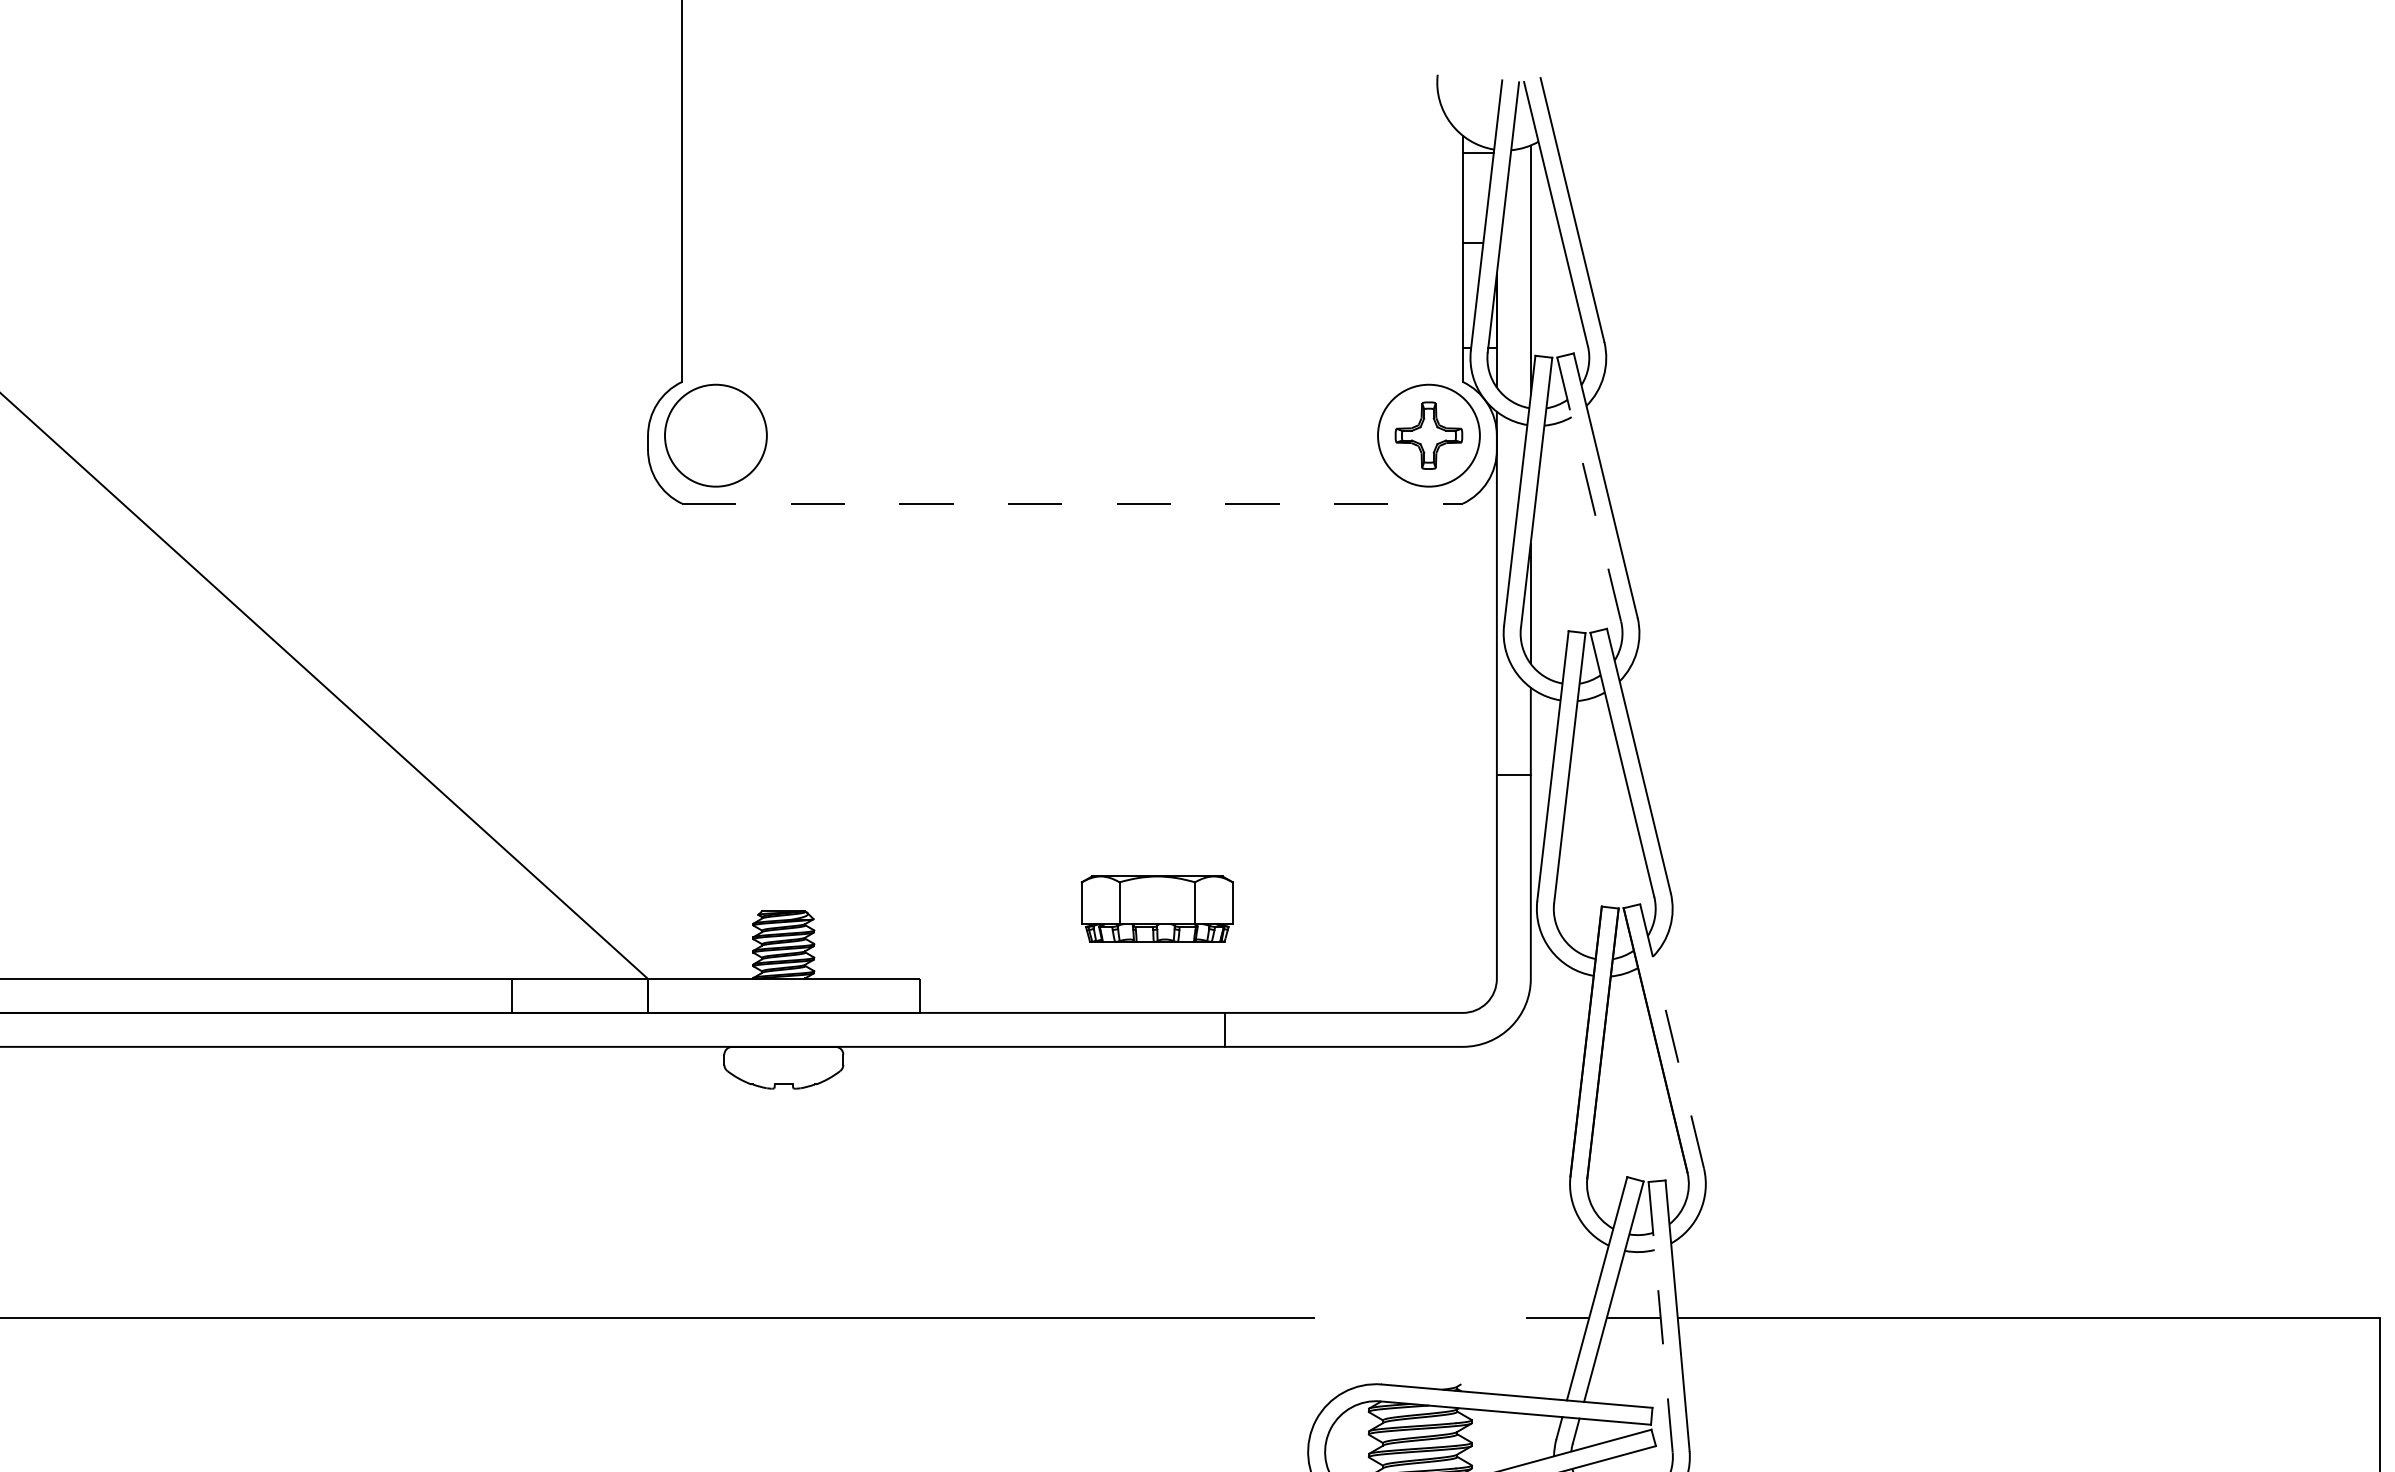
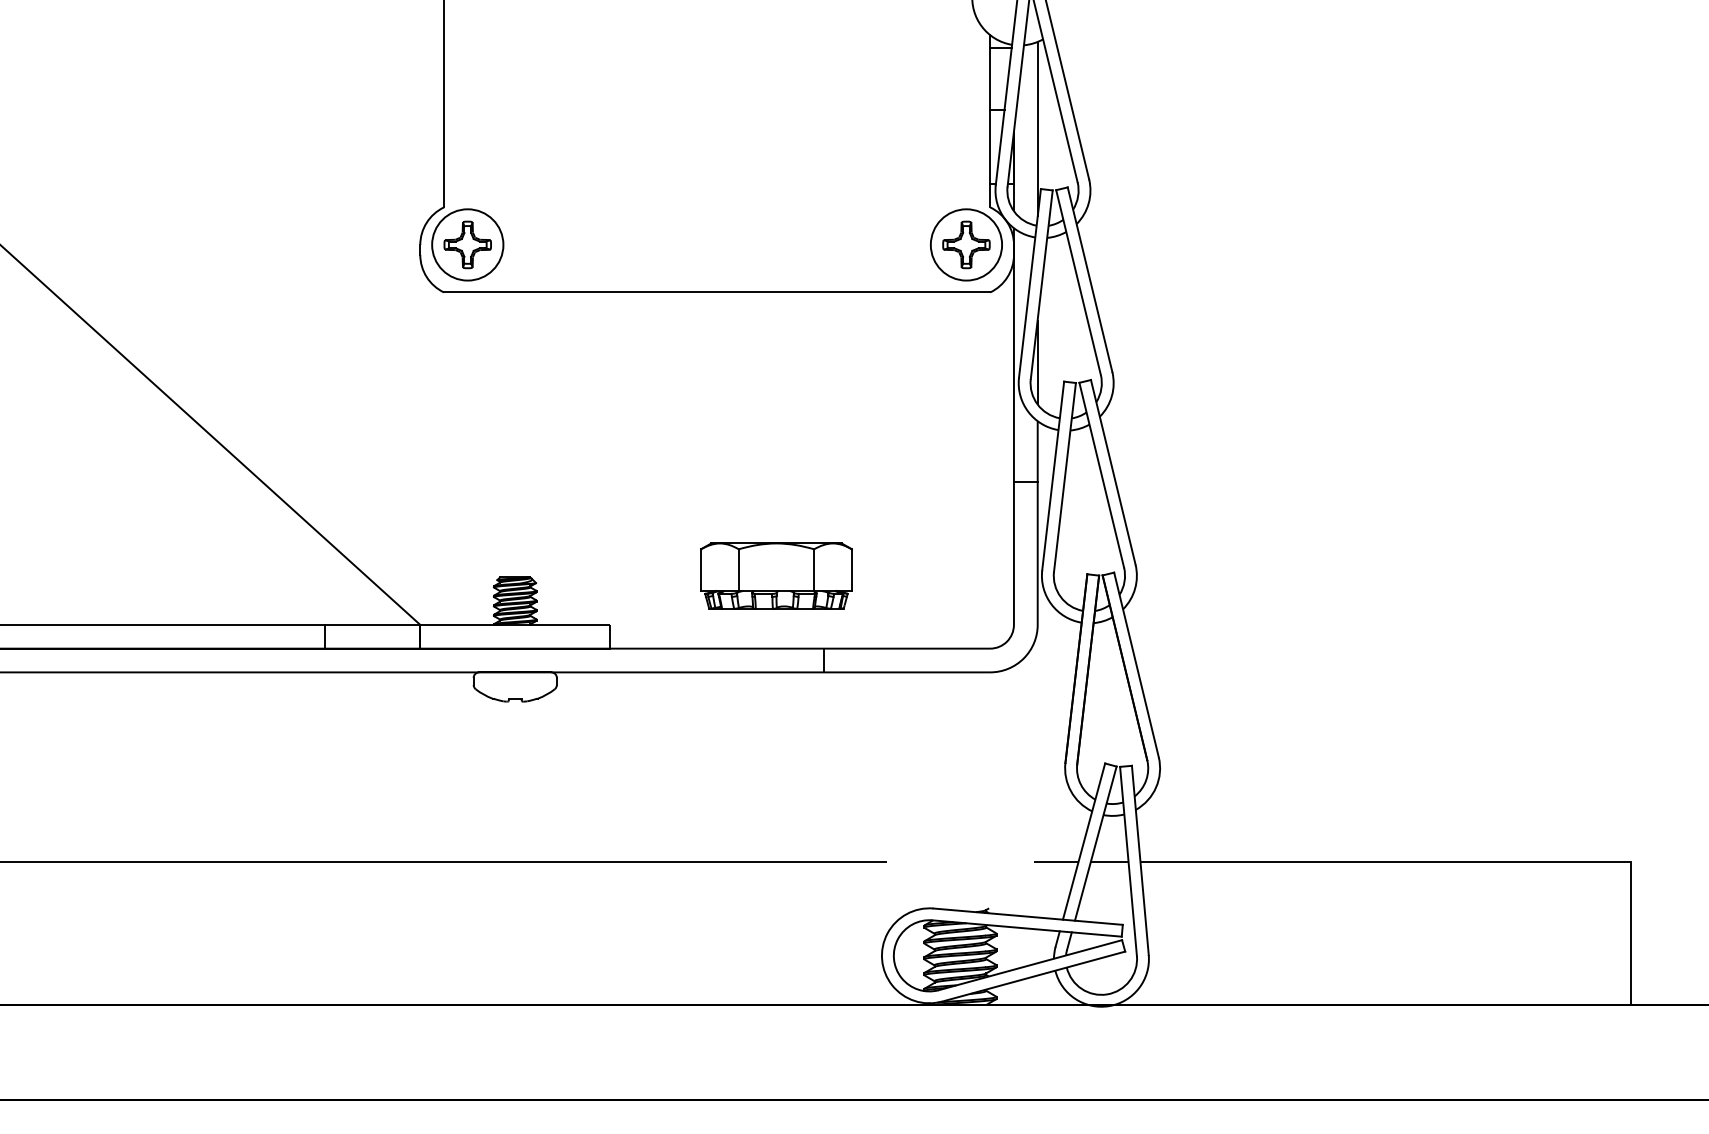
part: (715, 435) -> (467, 244), added
line: (1589, 489) -> (1078, 282), dashed -> solid
line: (1072, 503) -> (717, 292), dashed -> solid
part: (1157, 908) -> (776, 575), size x1.43
line: (1672, 1035) -> (1136, 664), dashed -> solid
line: (1660, 1317) -> (1128, 861), dashed -> solid

